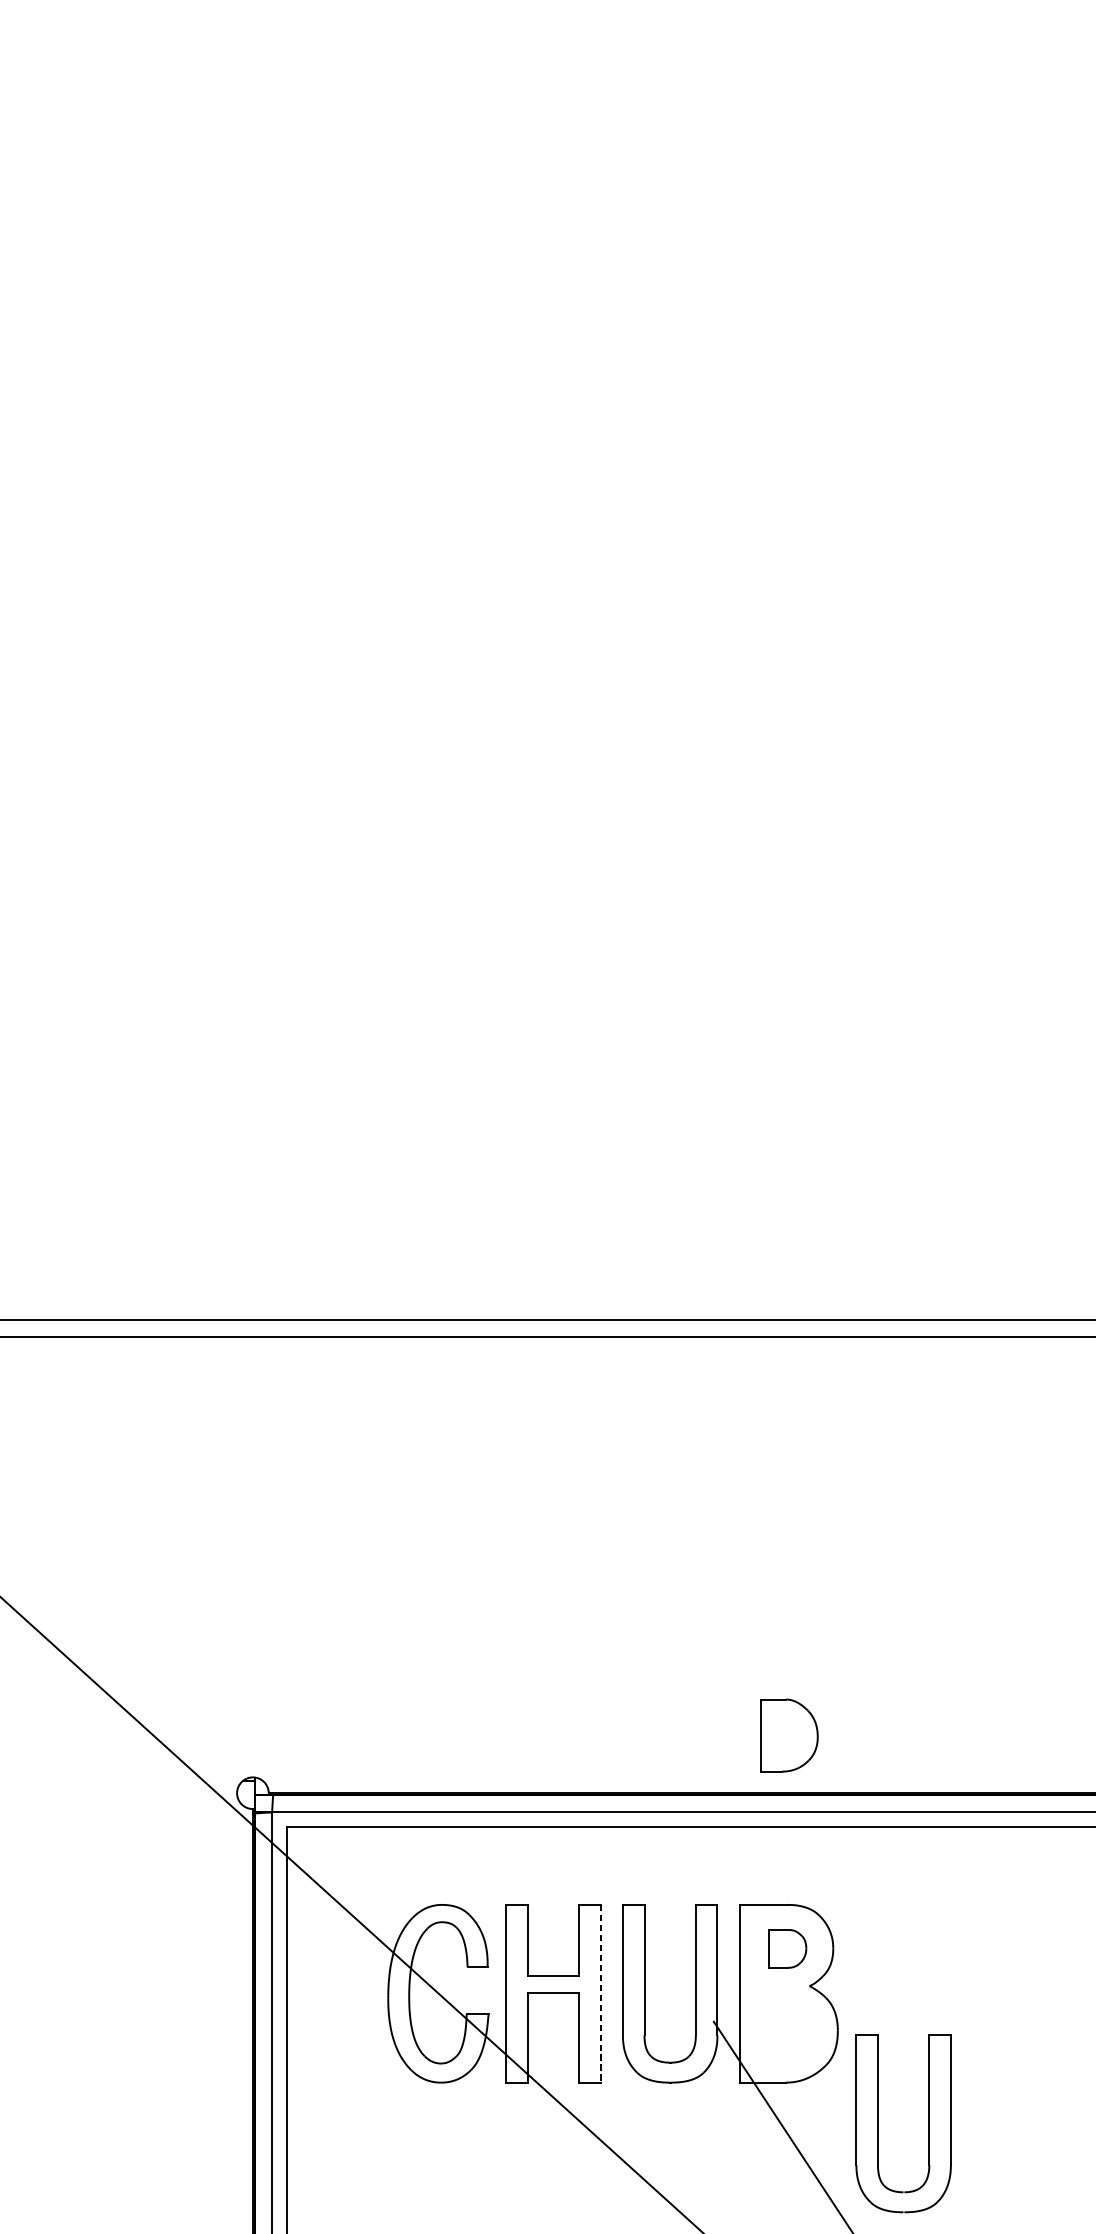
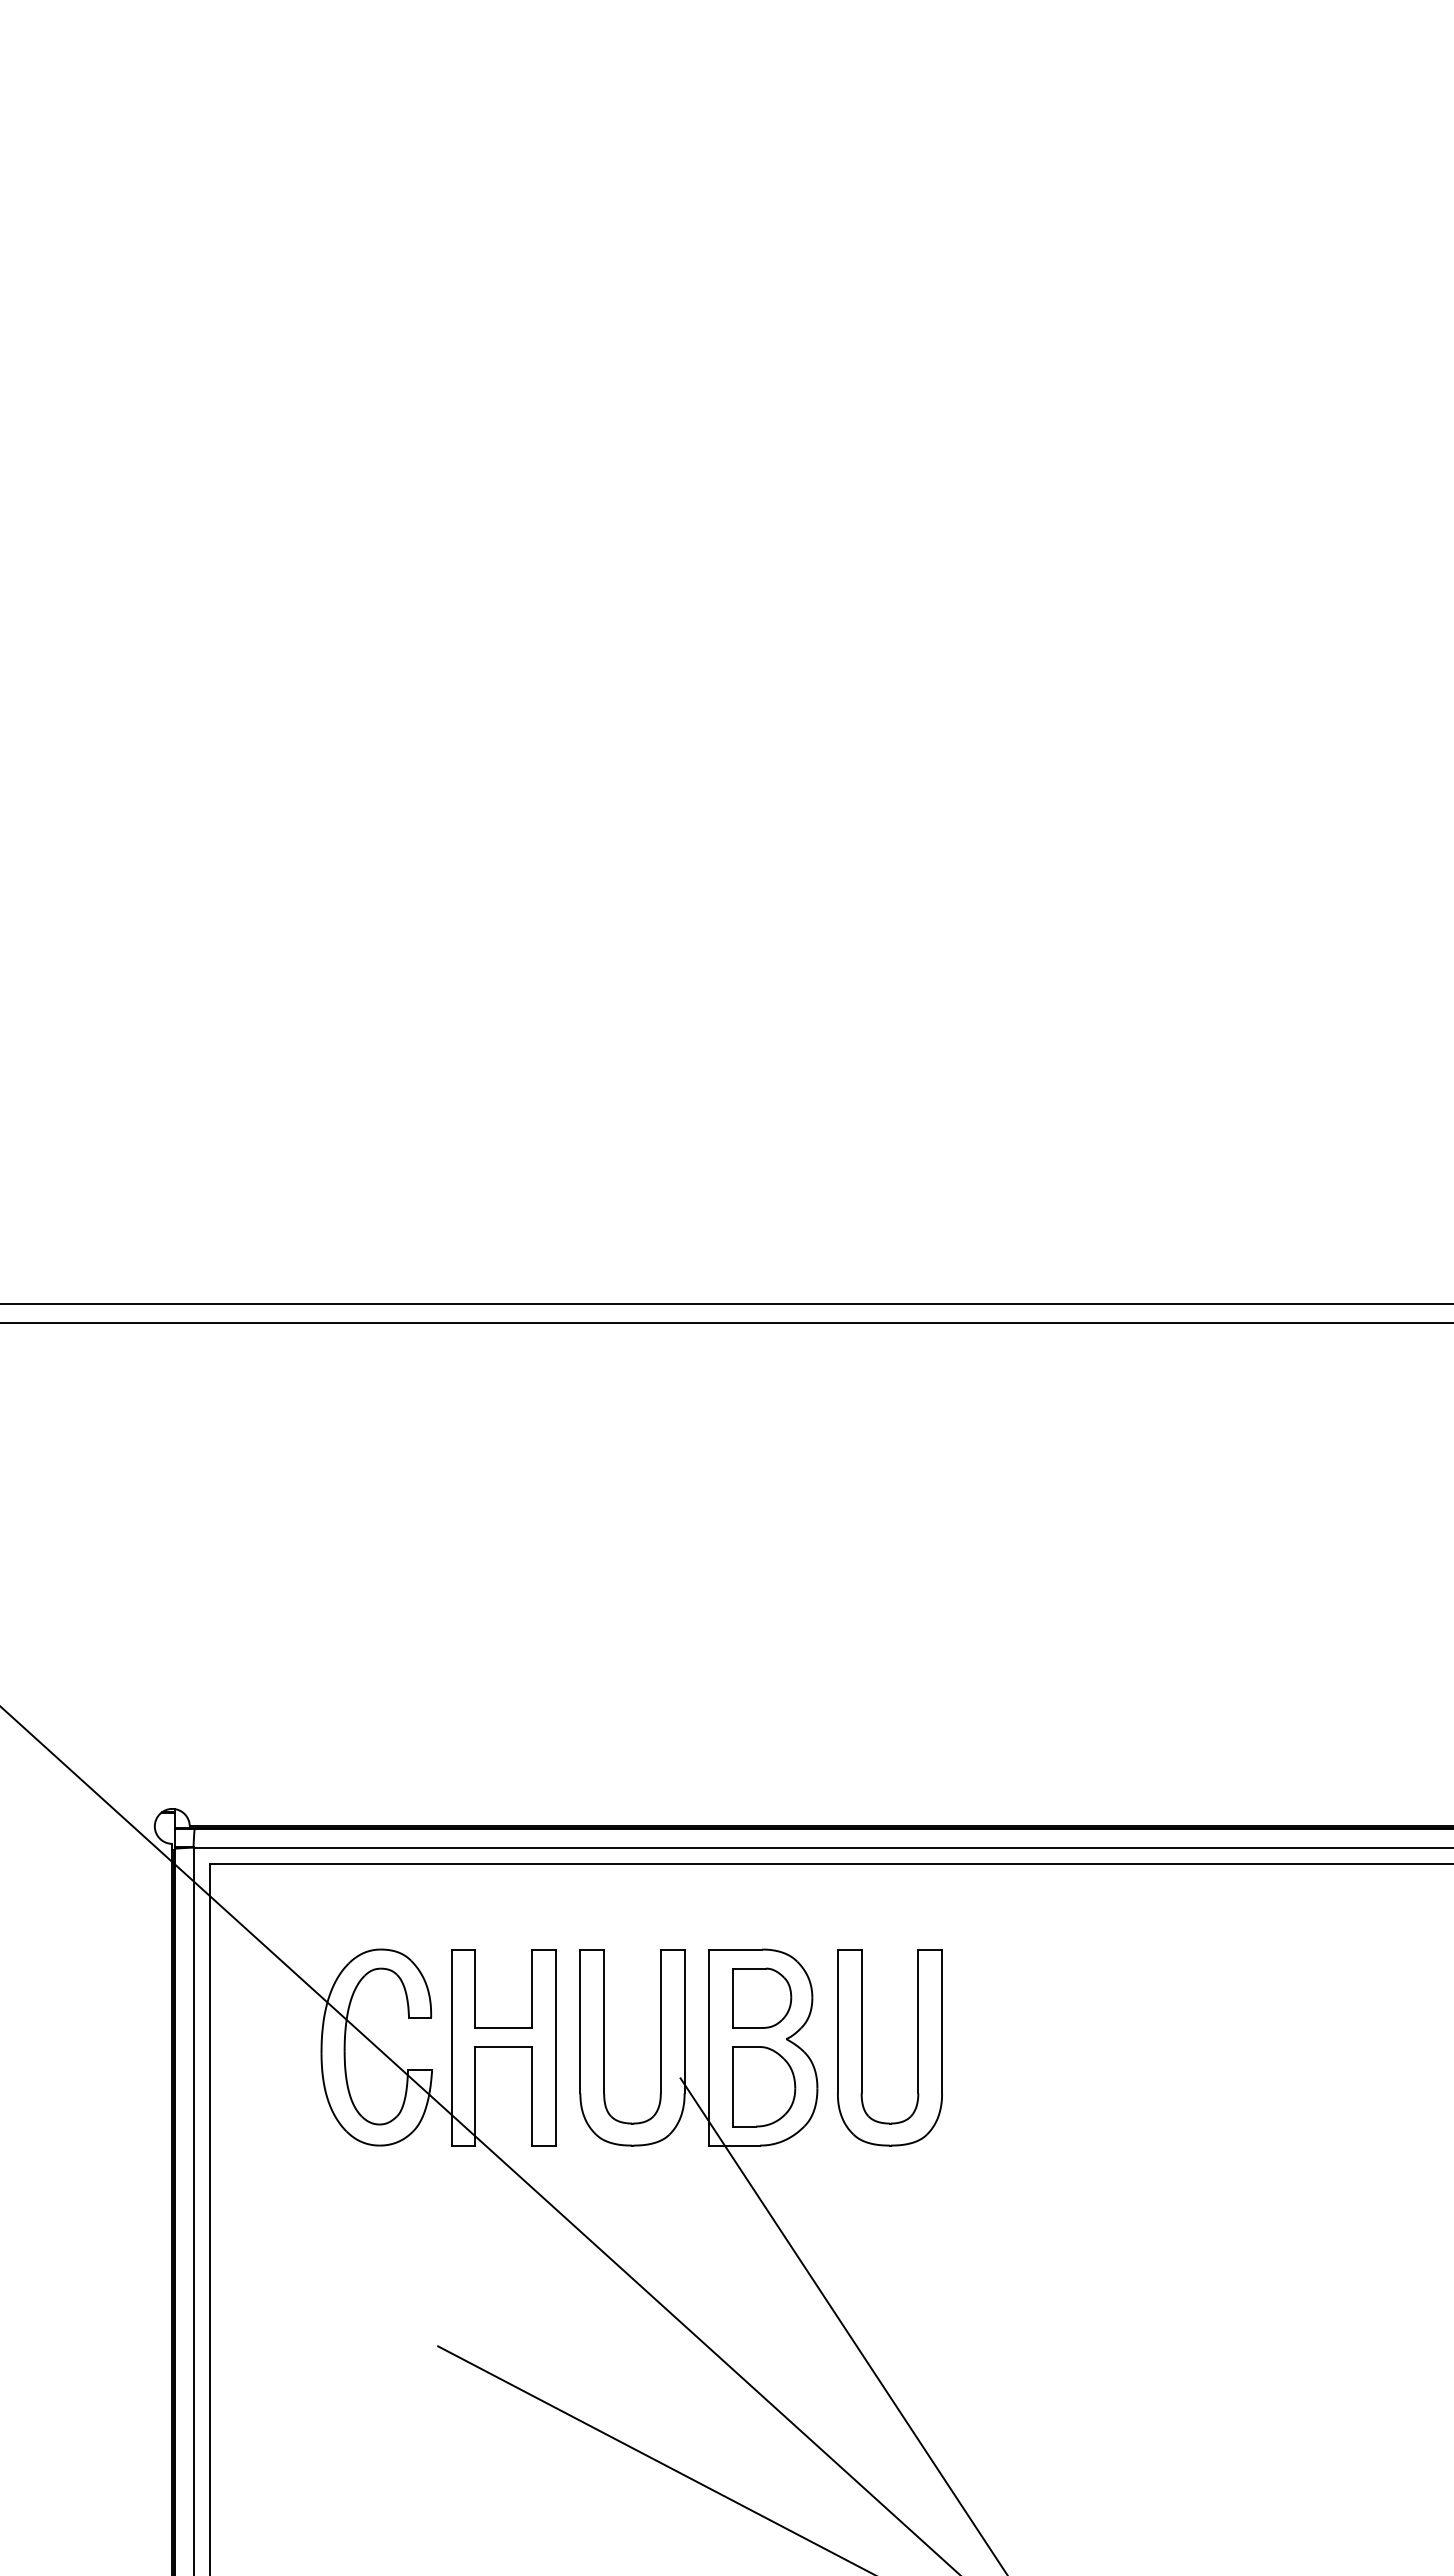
part: (789, 1735) -> (764, 2086), moved
part: (788, 1948) -> (762, 1997), size x1.43
line: (600, 1994) -> (555, 2048), dashed -> solid
part: (878, 2123) -> (862, 2047), moved

